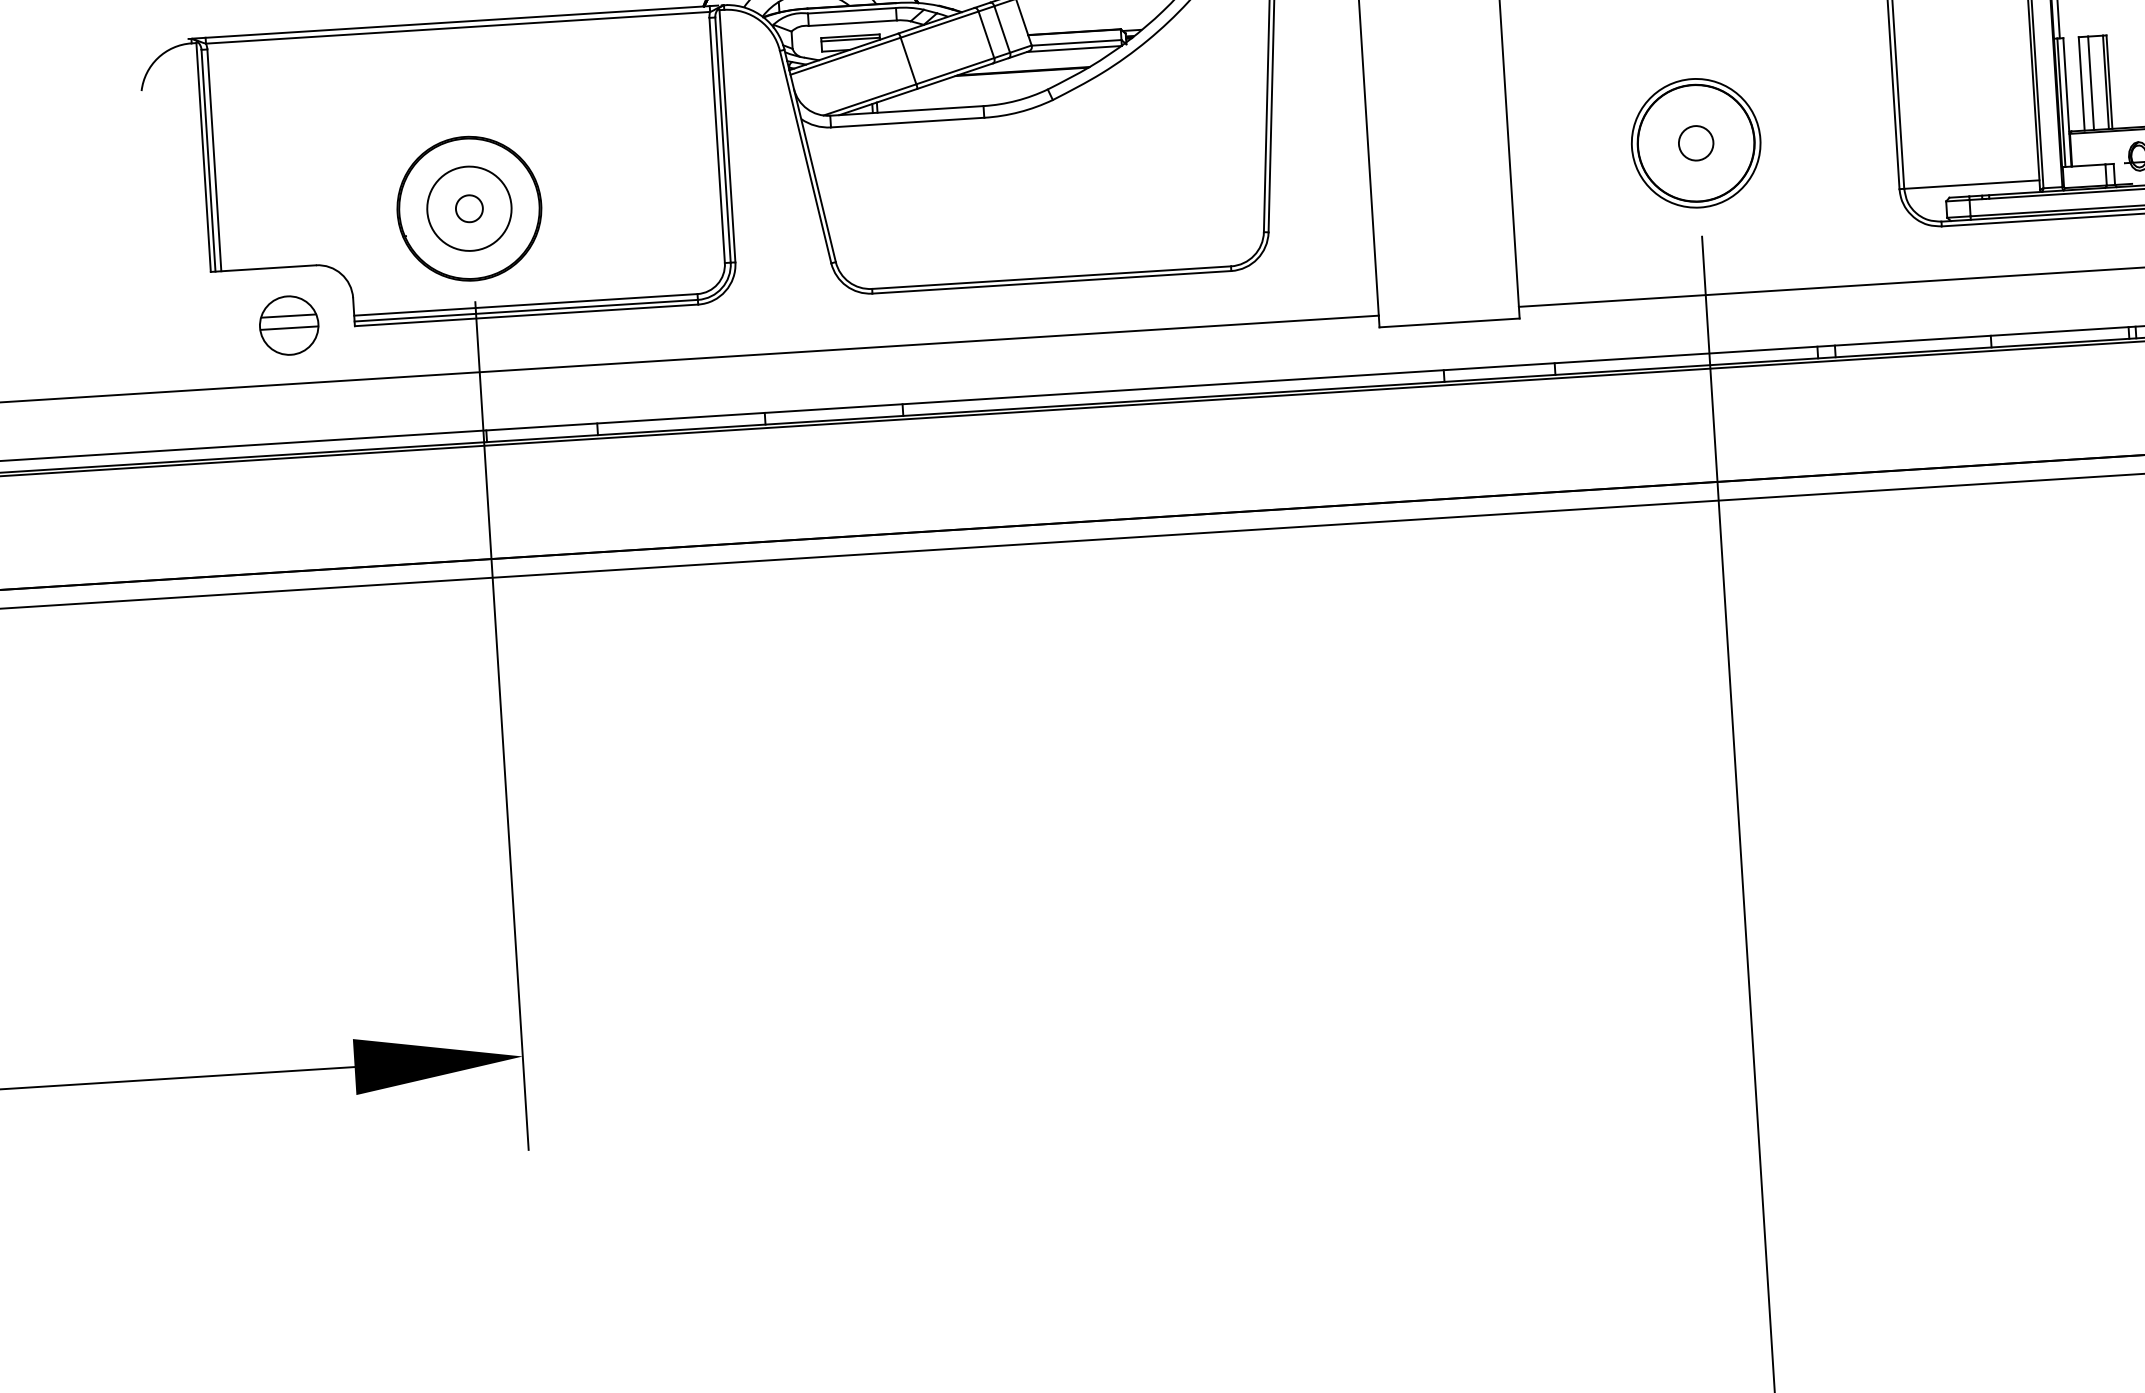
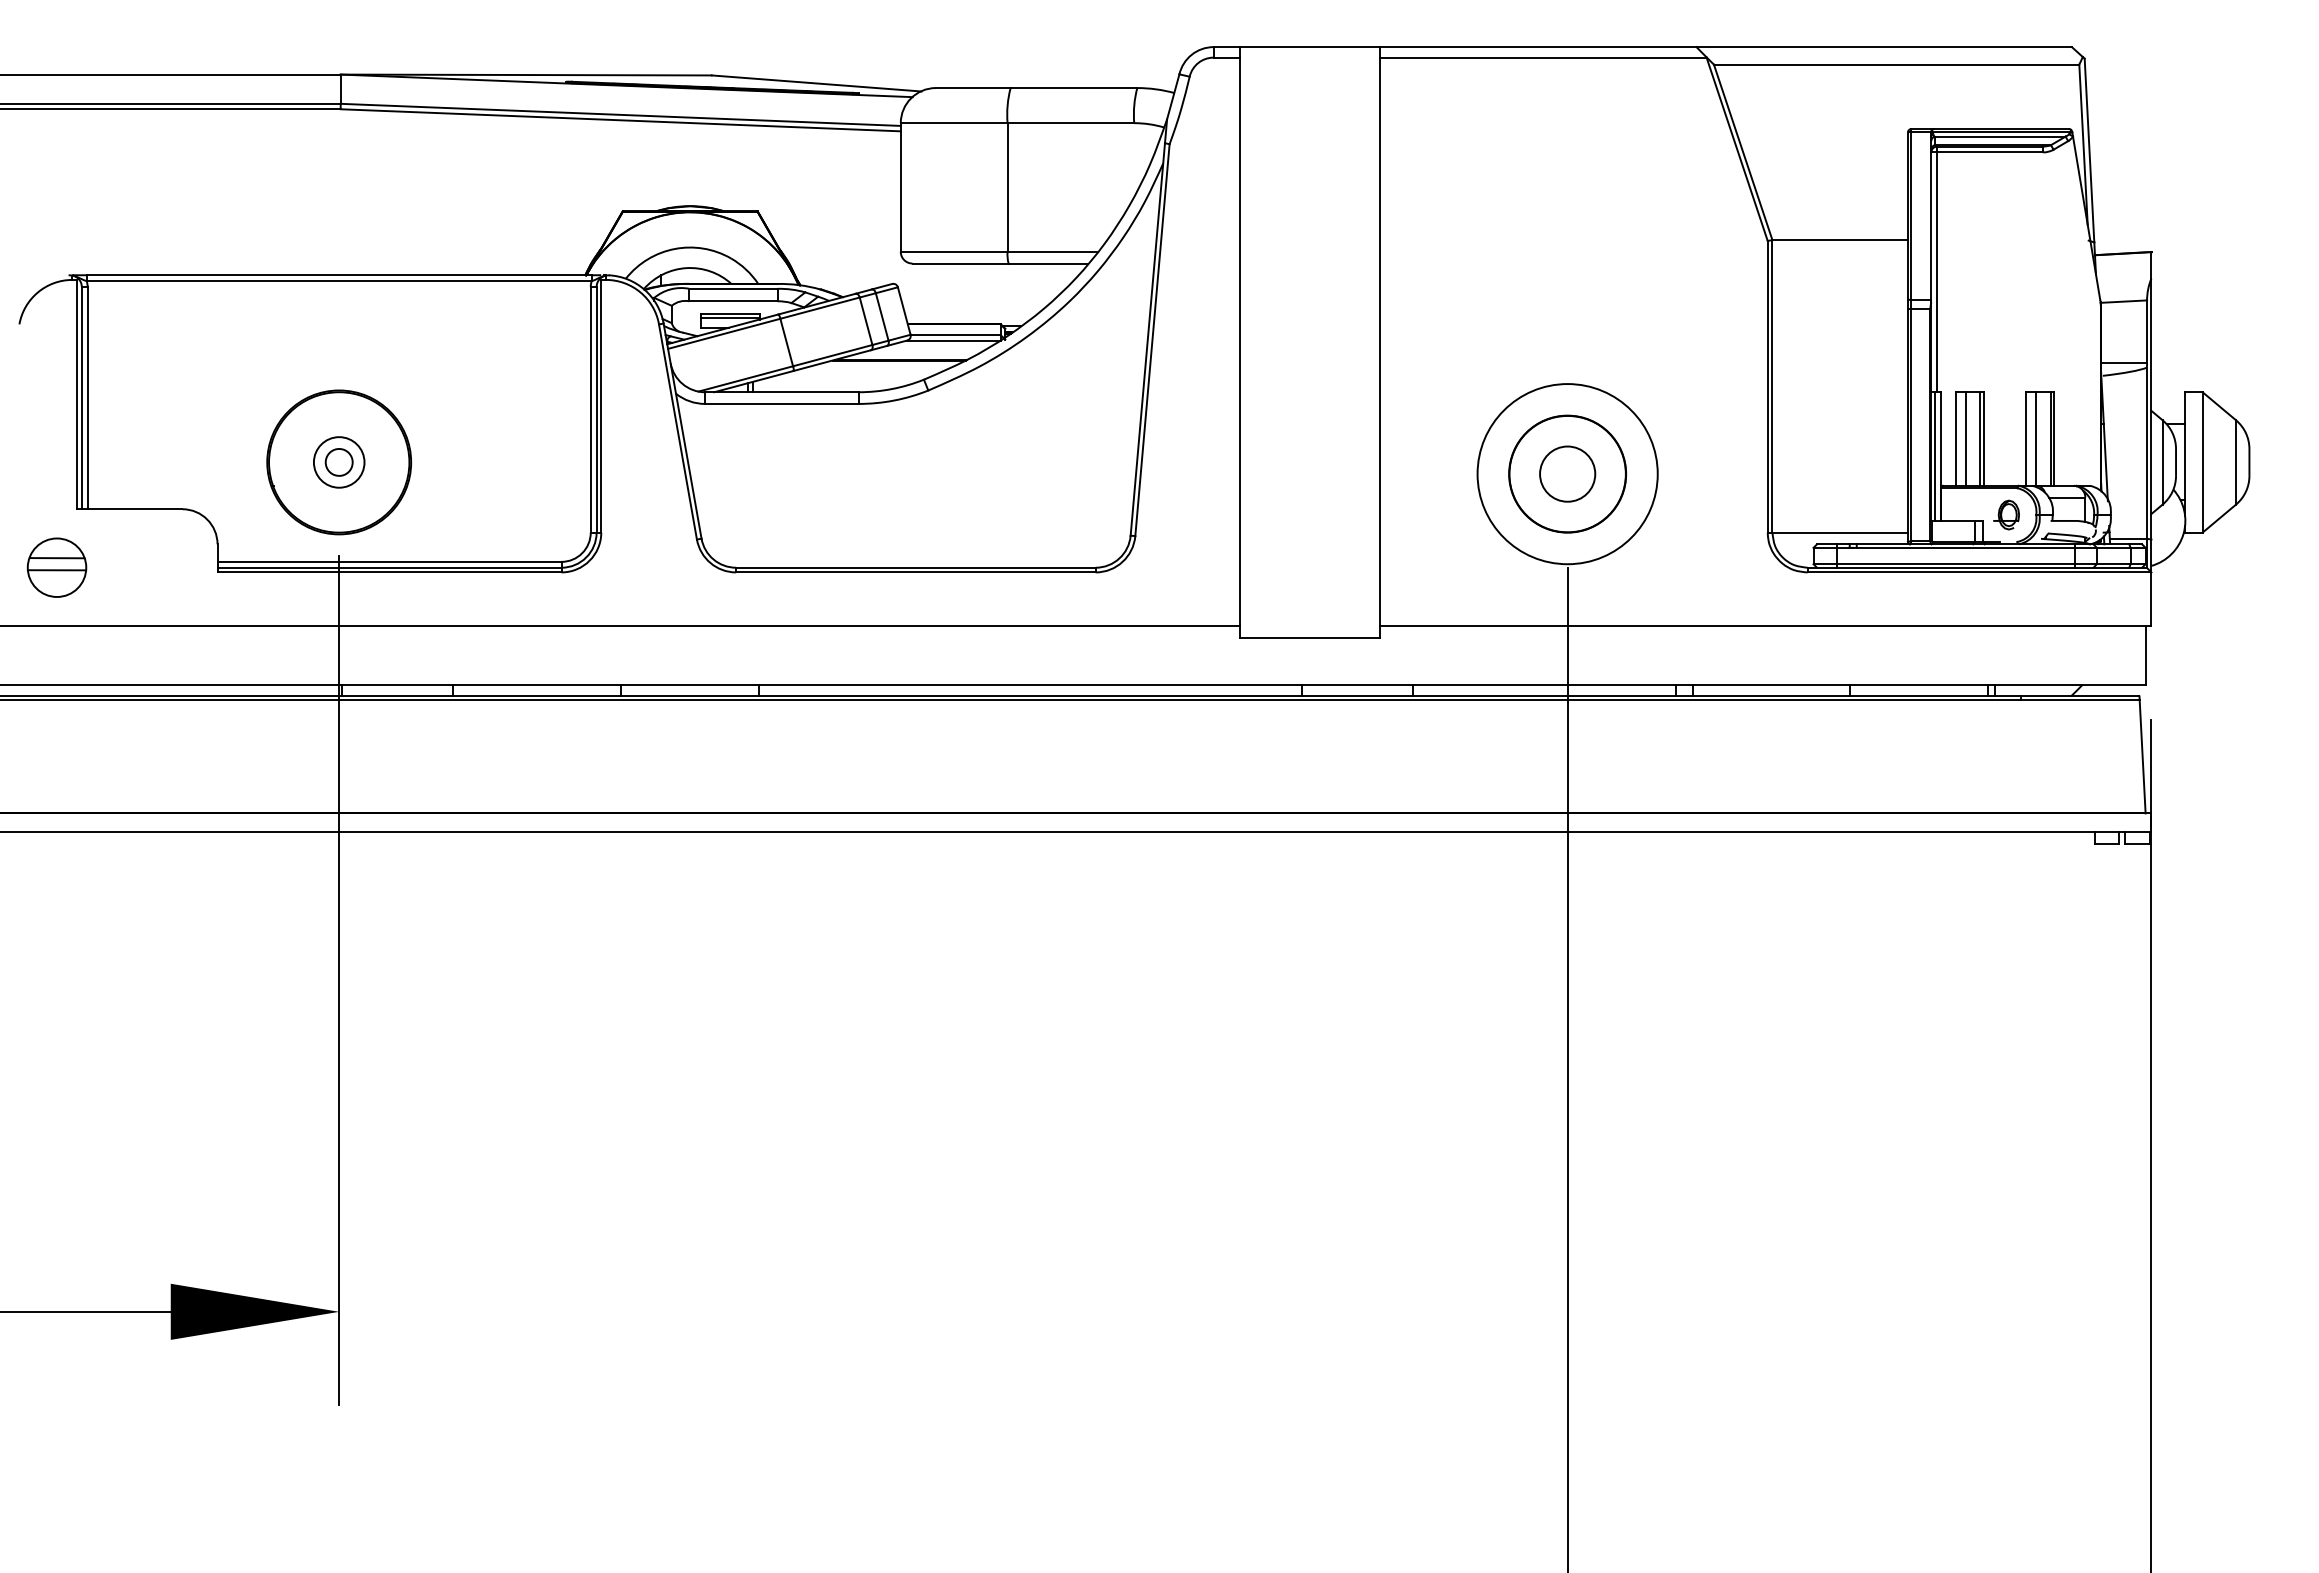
circle: (1695, 142) -> (1567, 473), size x1.4
circle: (1695, 142) -> (1567, 473), size x1.6
circle: (469, 208) -> (339, 462), size x0.6
part: (288, 325) -> (56, 567), moved

